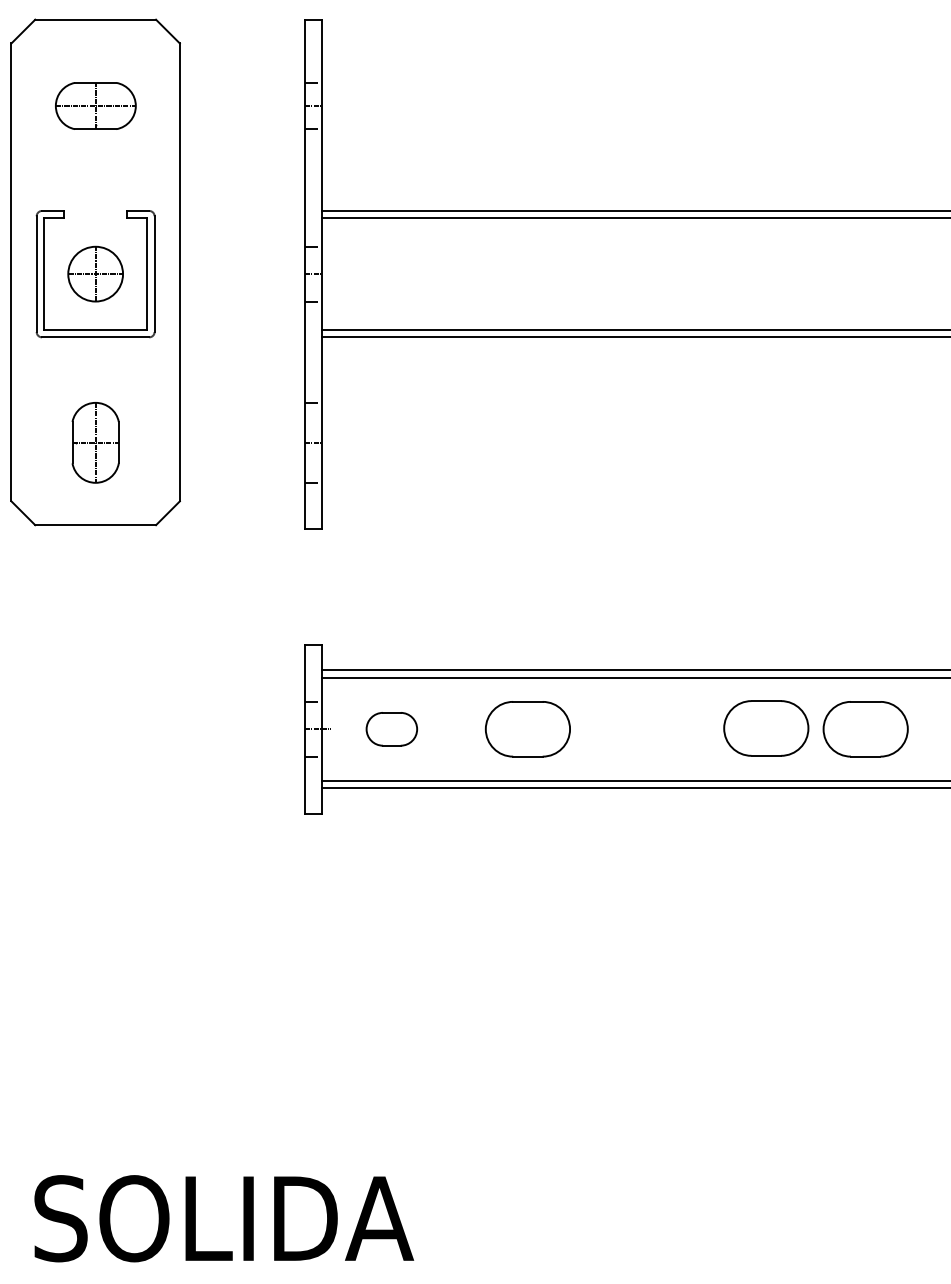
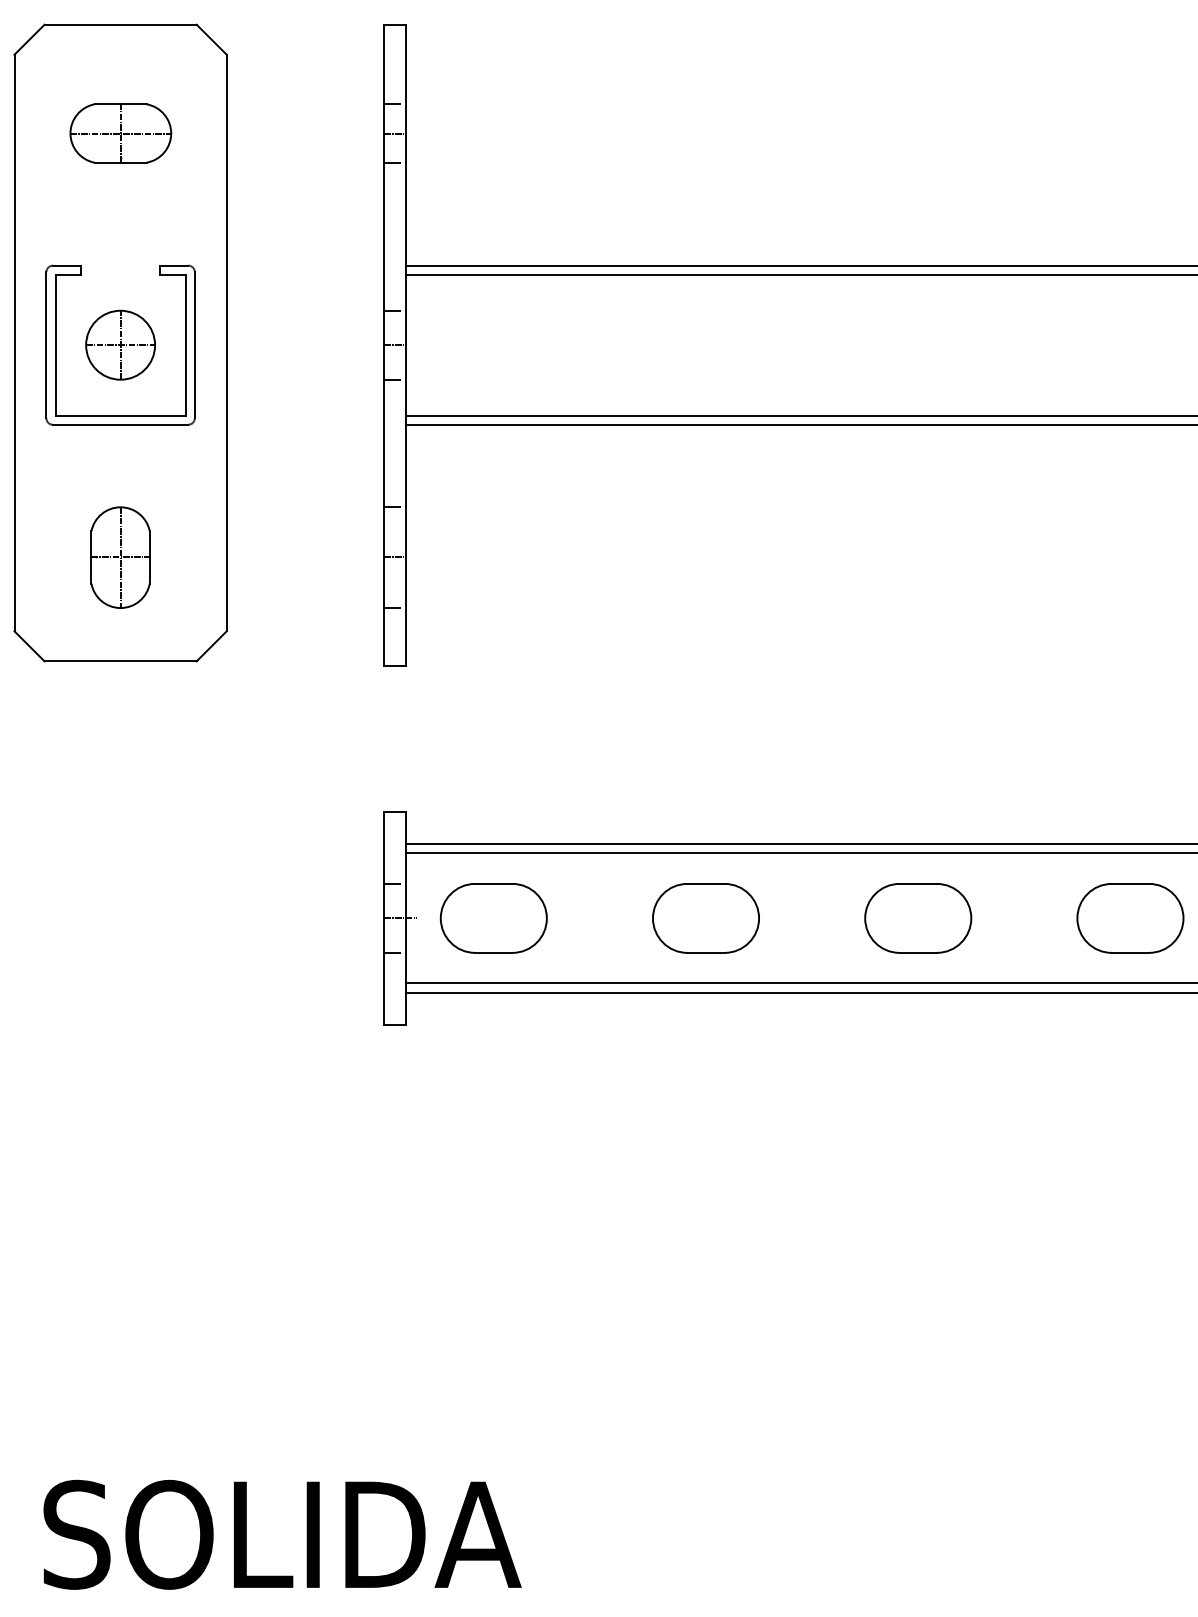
part: (766, 728) -> (918, 918), moved
part: (391, 729) -> (493, 918), size x1.67
part: (527, 729) -> (705, 918), moved
part: (865, 729) -> (1130, 918), moved

